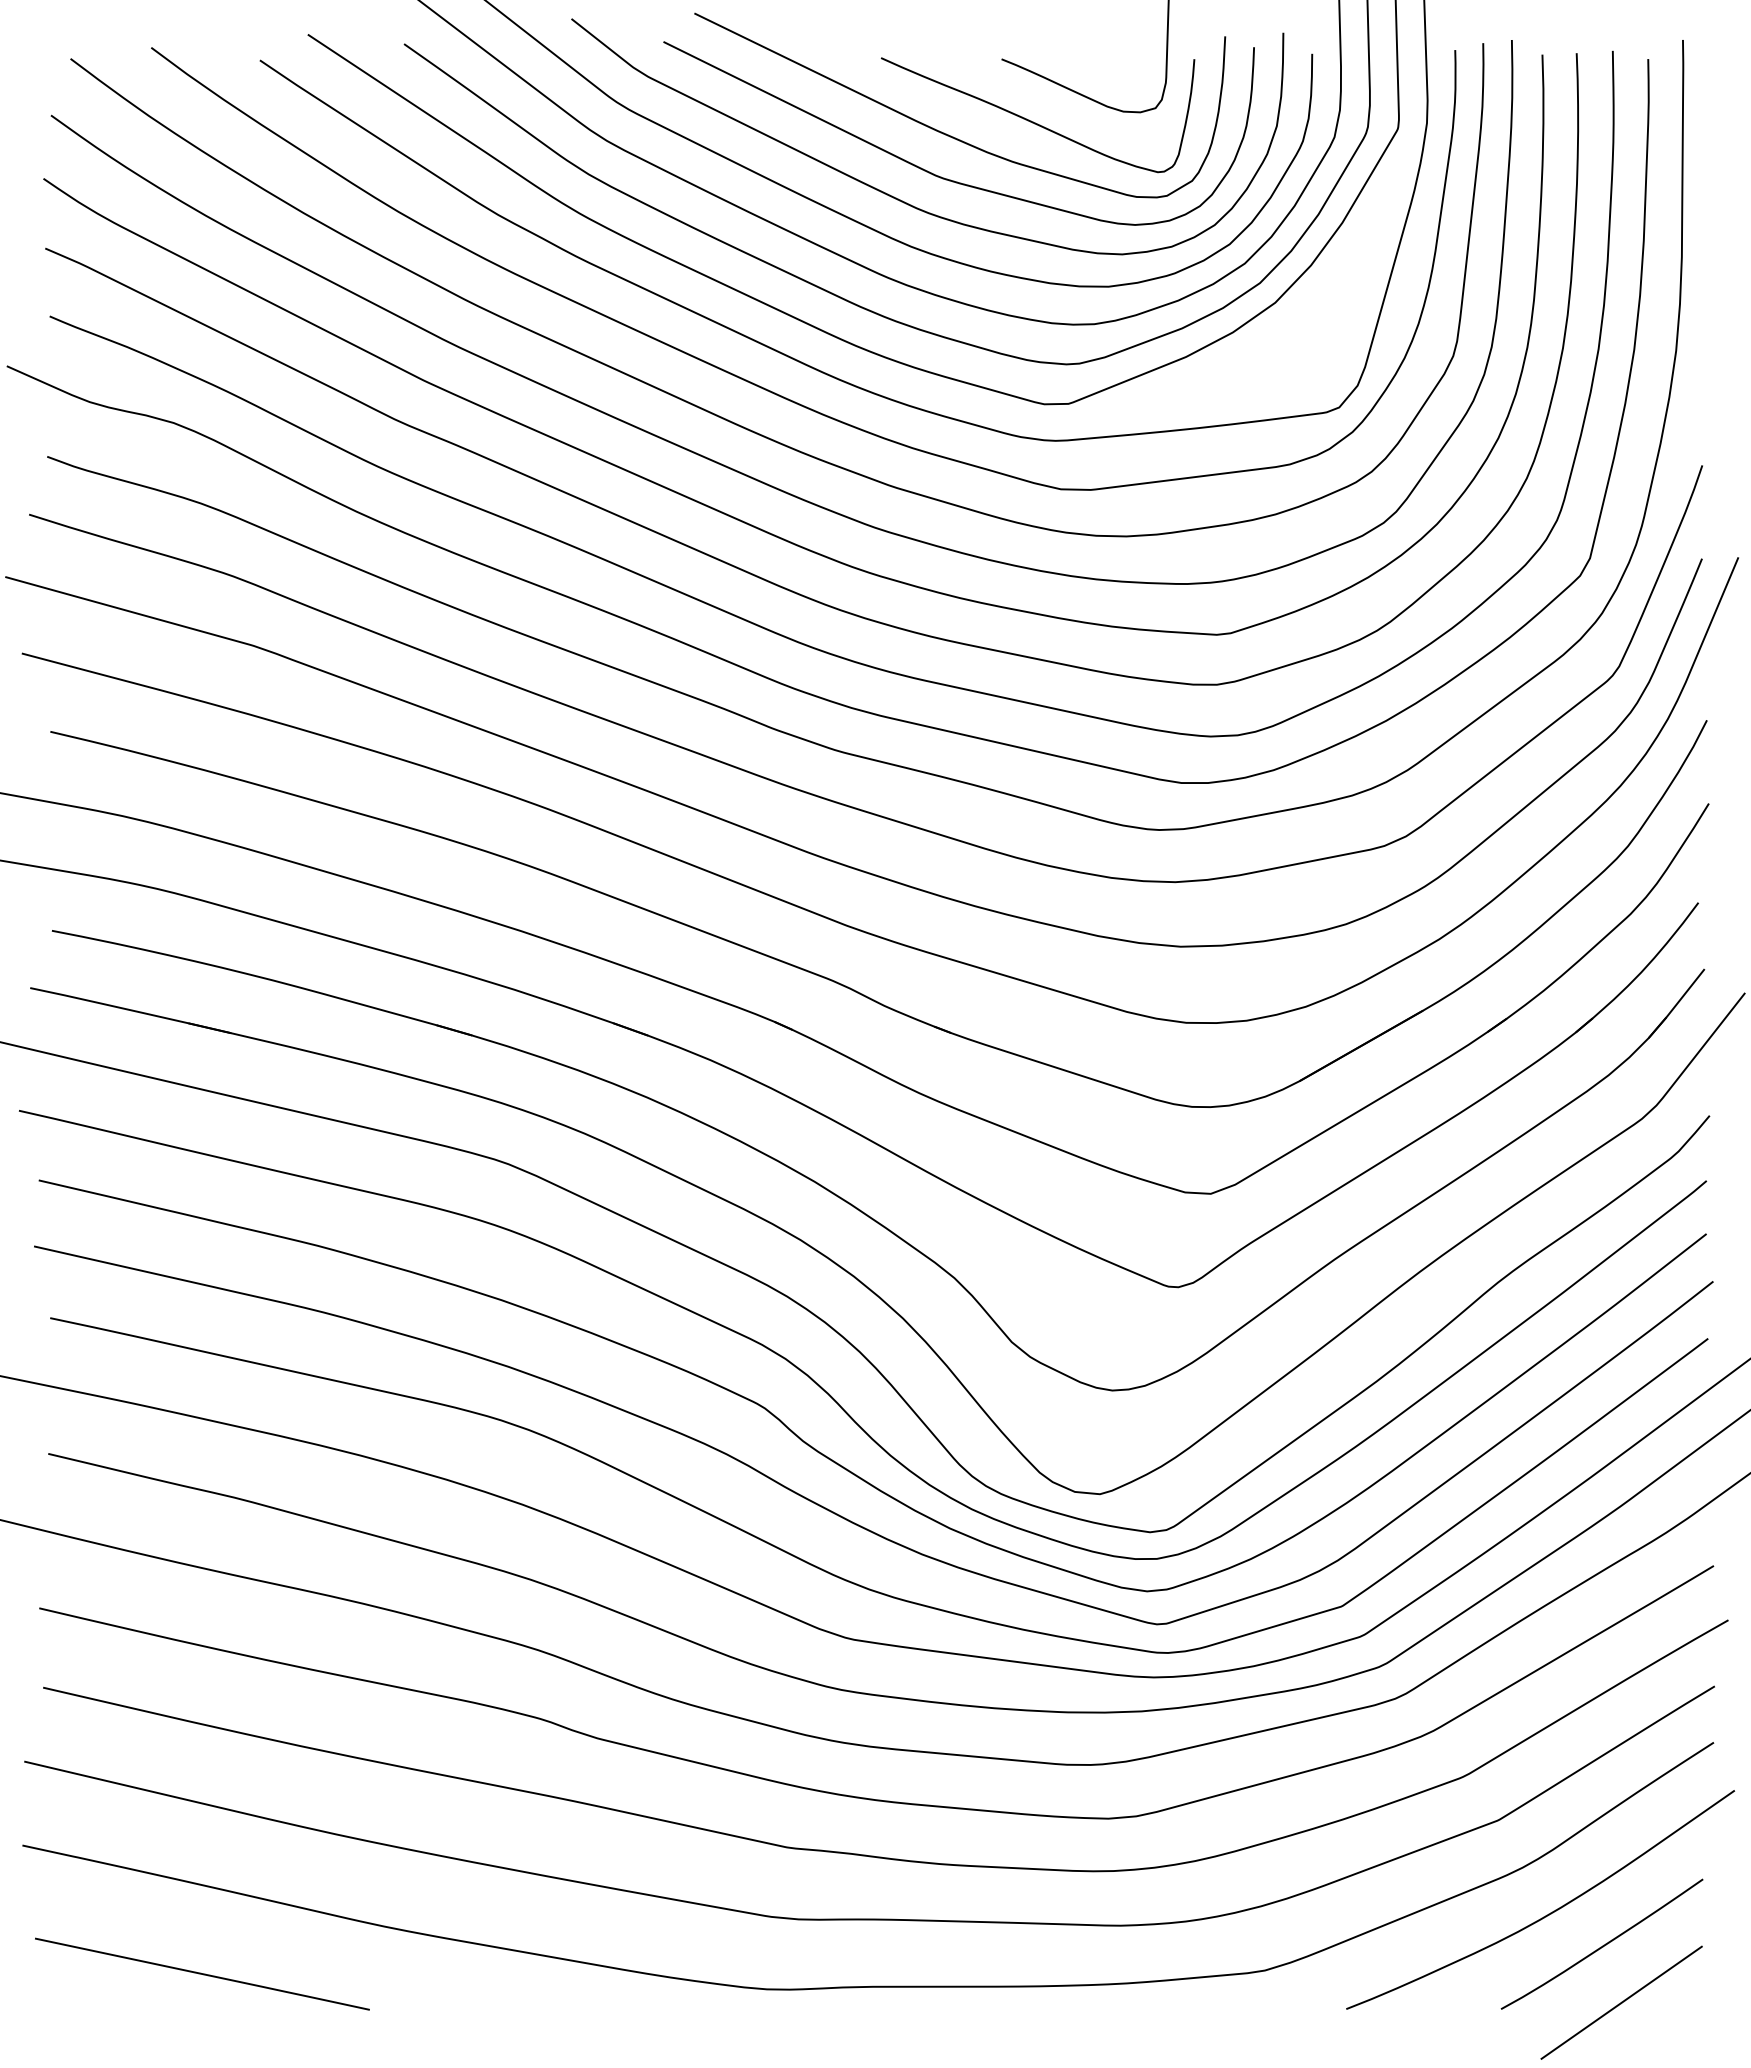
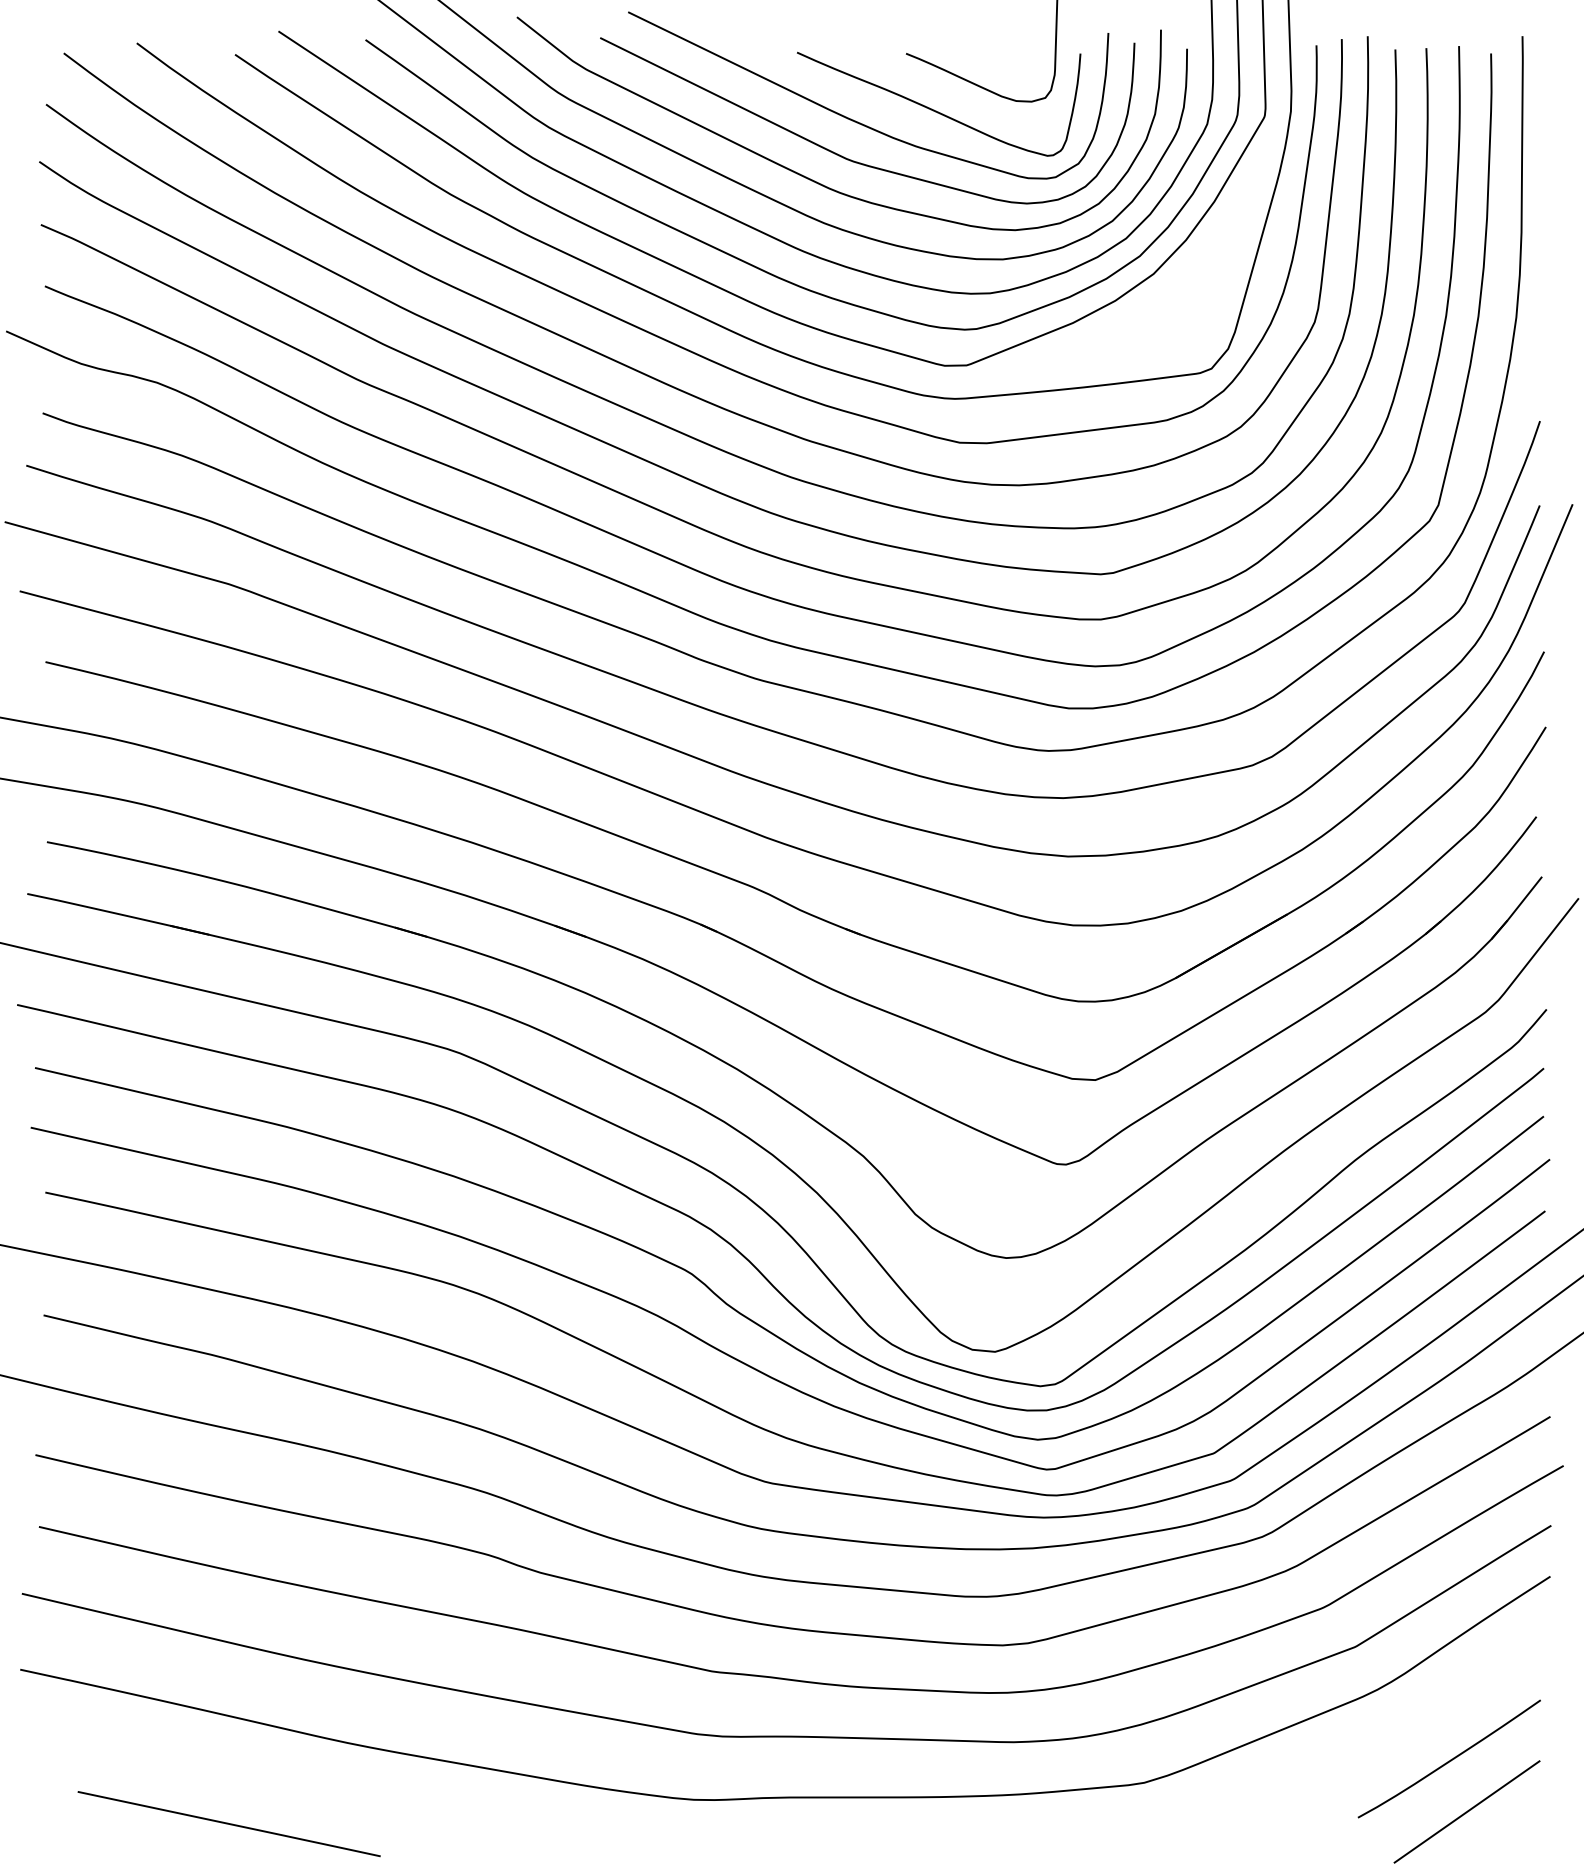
curve: (1548, 1913) -> (1400, 1731), removed
line: (202, 1973) -> (229, 1823), moved

